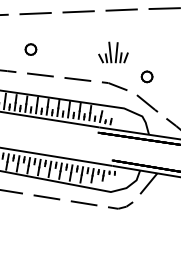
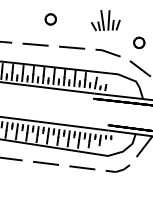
part: (30, 49) -> (50, 19), moved

